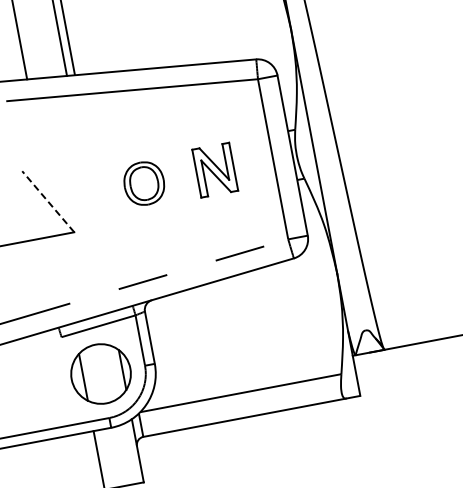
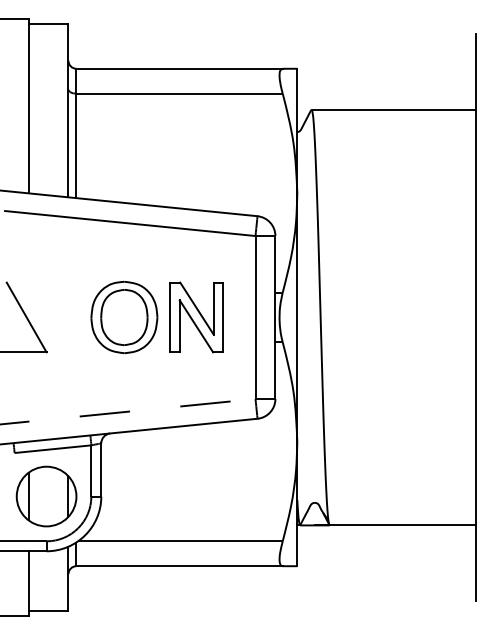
part: (215, 170) -> (196, 317), size x1.43
part: (144, 183) -> (124, 317), size x1.67
line: (48, 201) -> (26, 317), dashed -> solid

